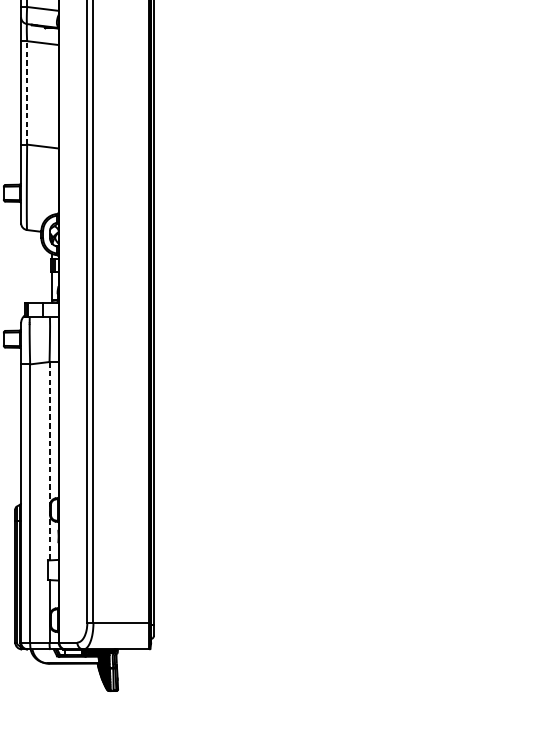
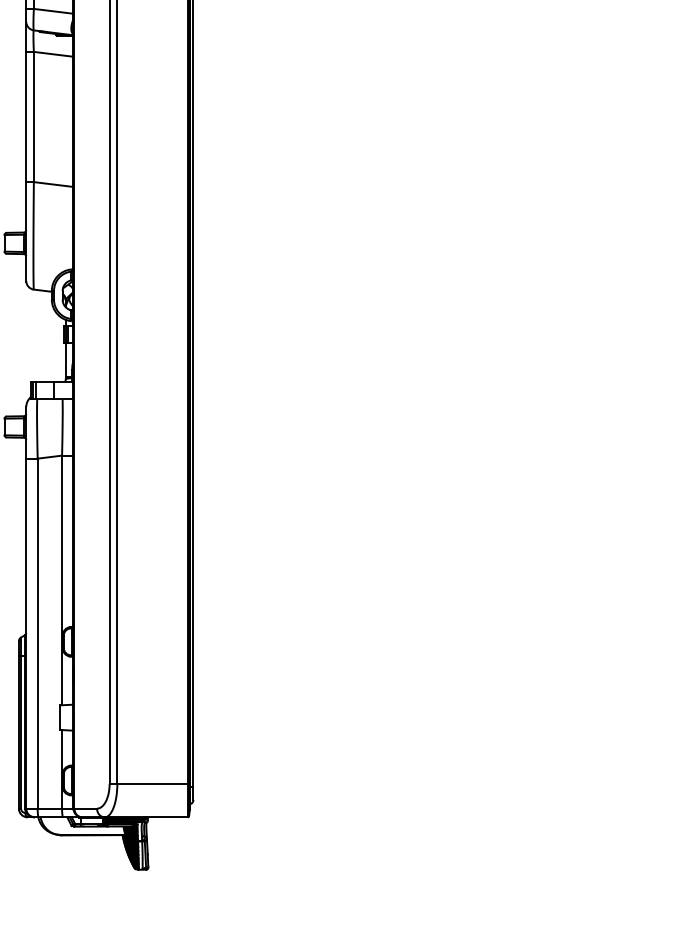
line: (26, 92) -> (33, 116), dashed -> solid
line: (49, 461) -> (62, 580), dashed -> solid

